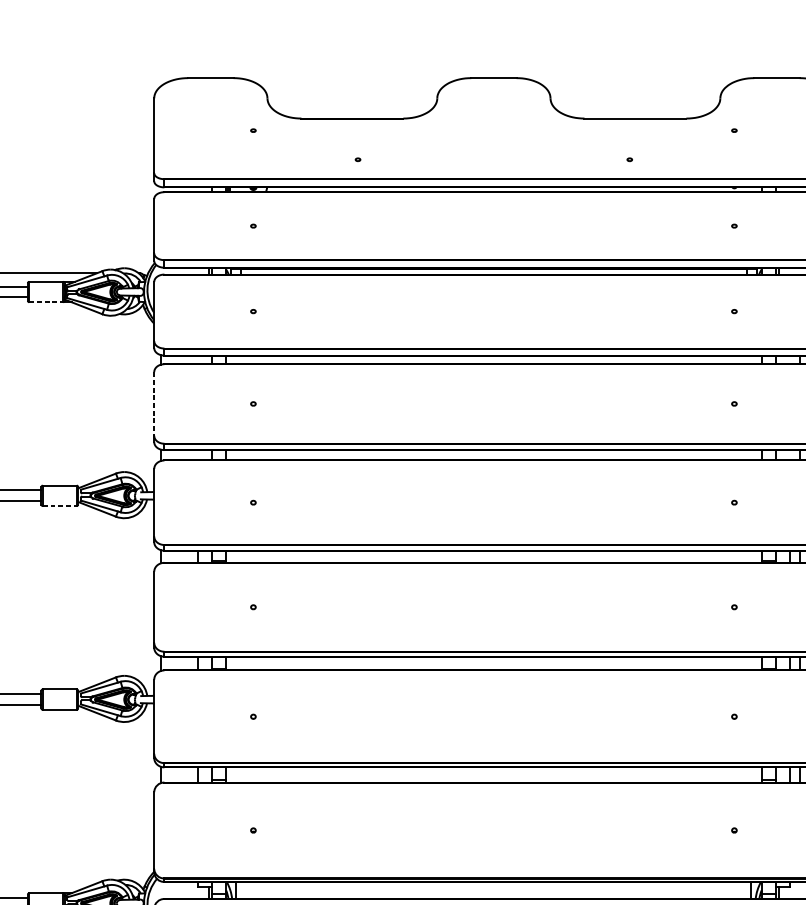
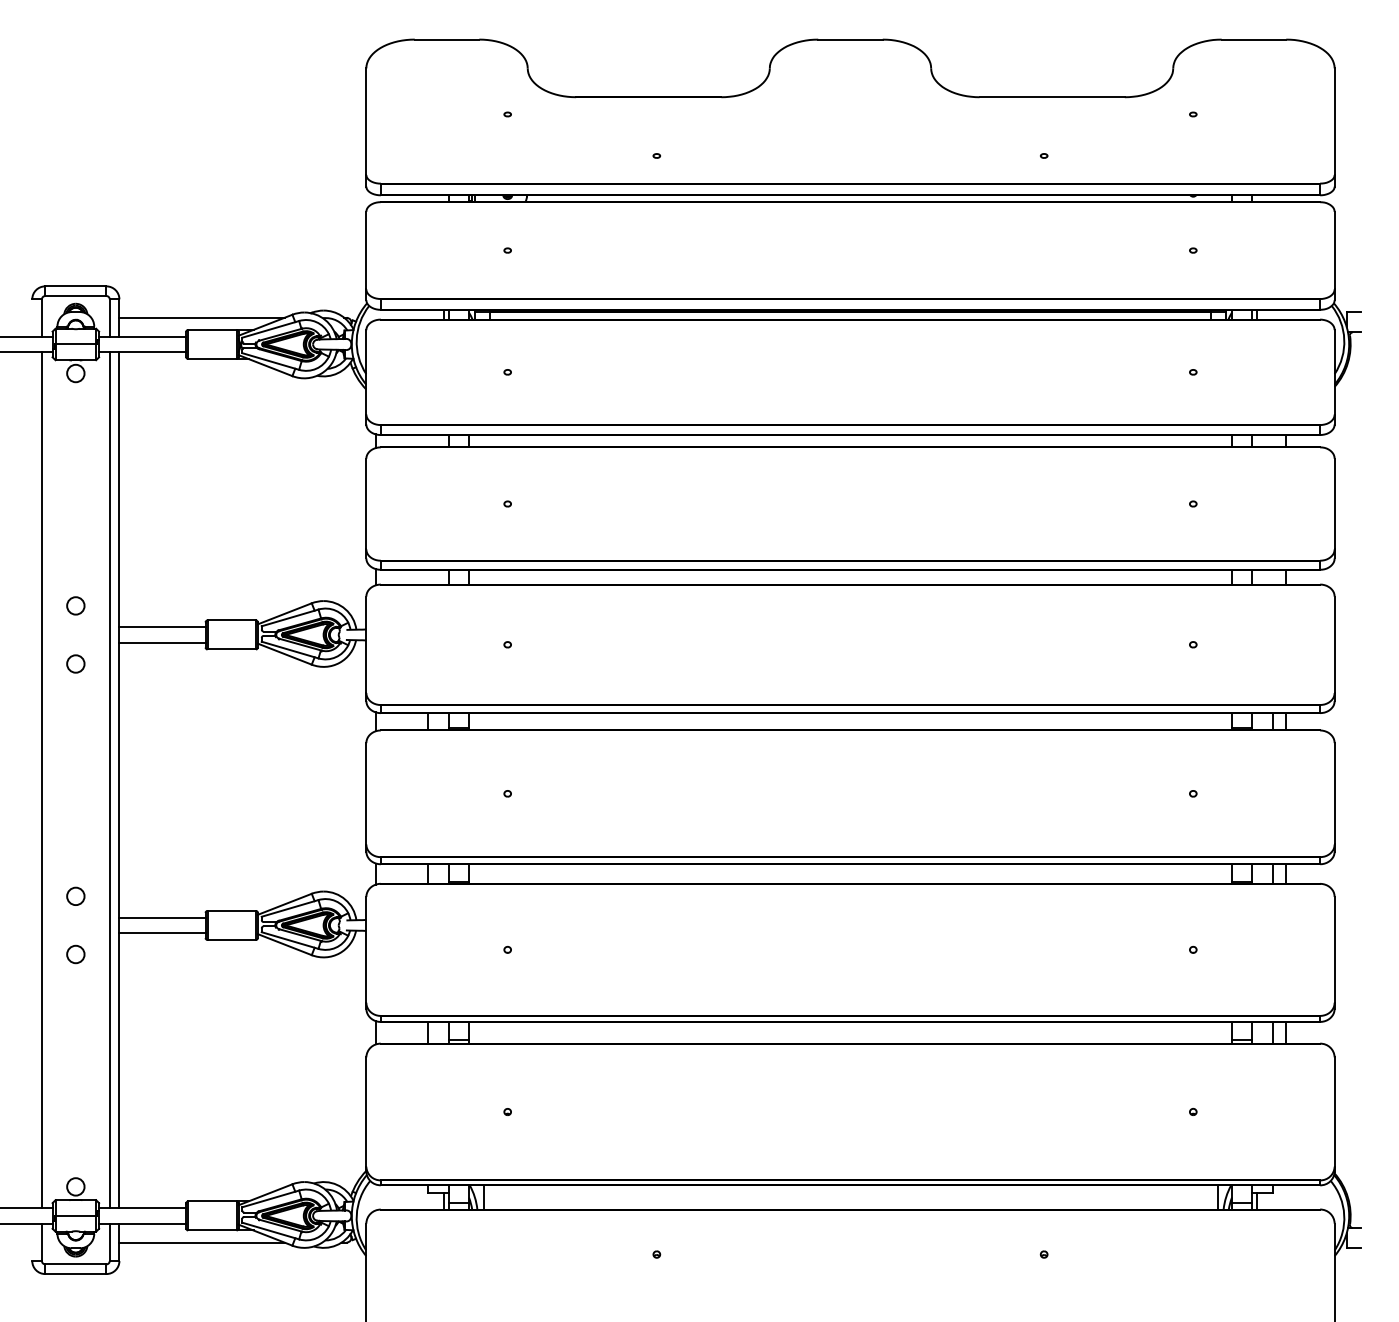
line: (46, 302) -> (212, 359), dashed -> solid
line: (154, 404) -> (366, 504), dashed -> solid
line: (60, 506) -> (232, 649), dashed -> solid

